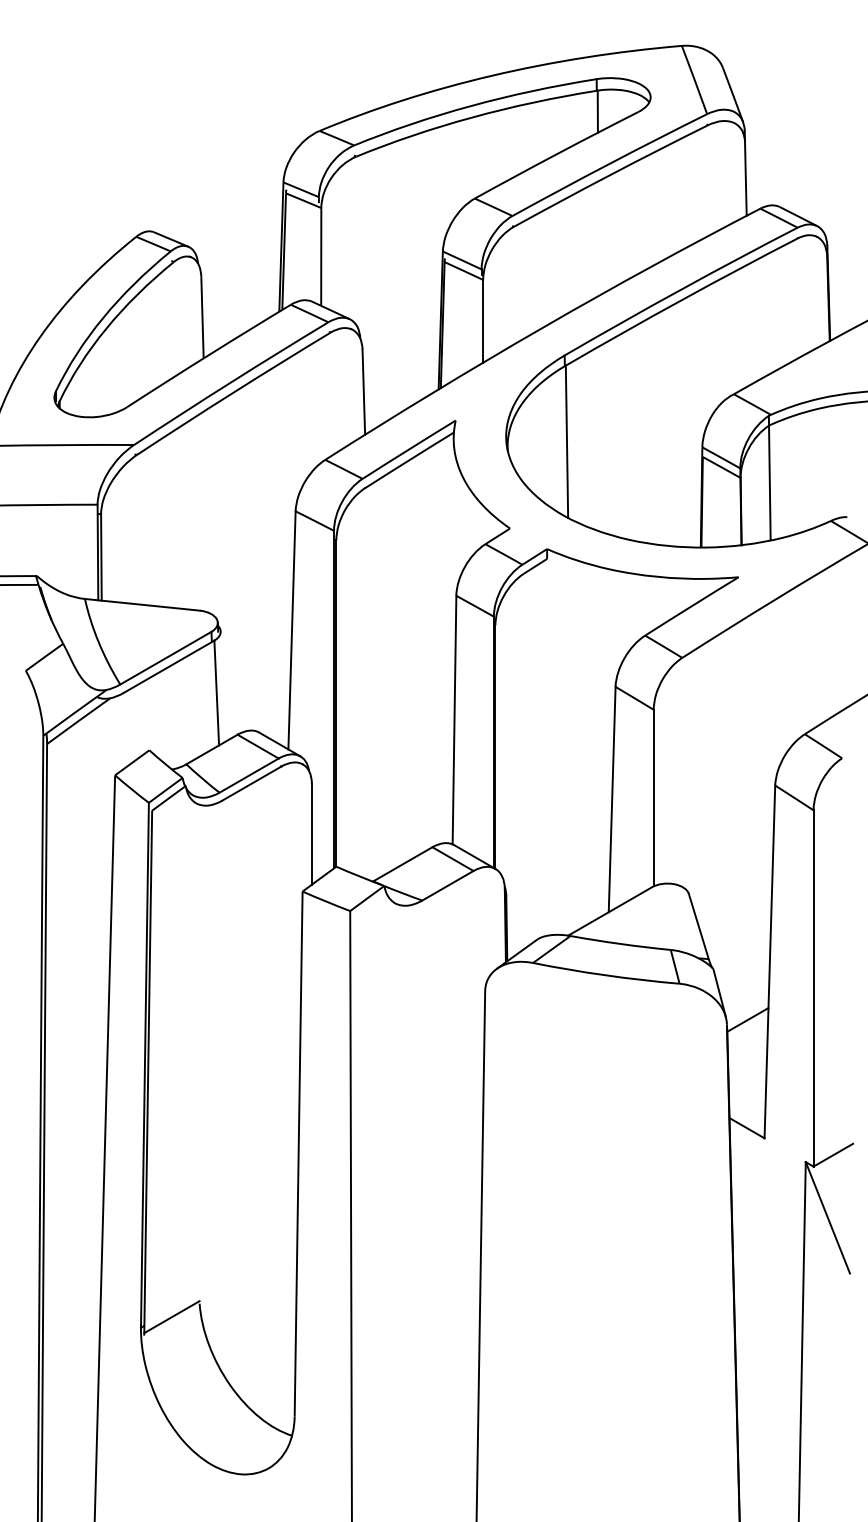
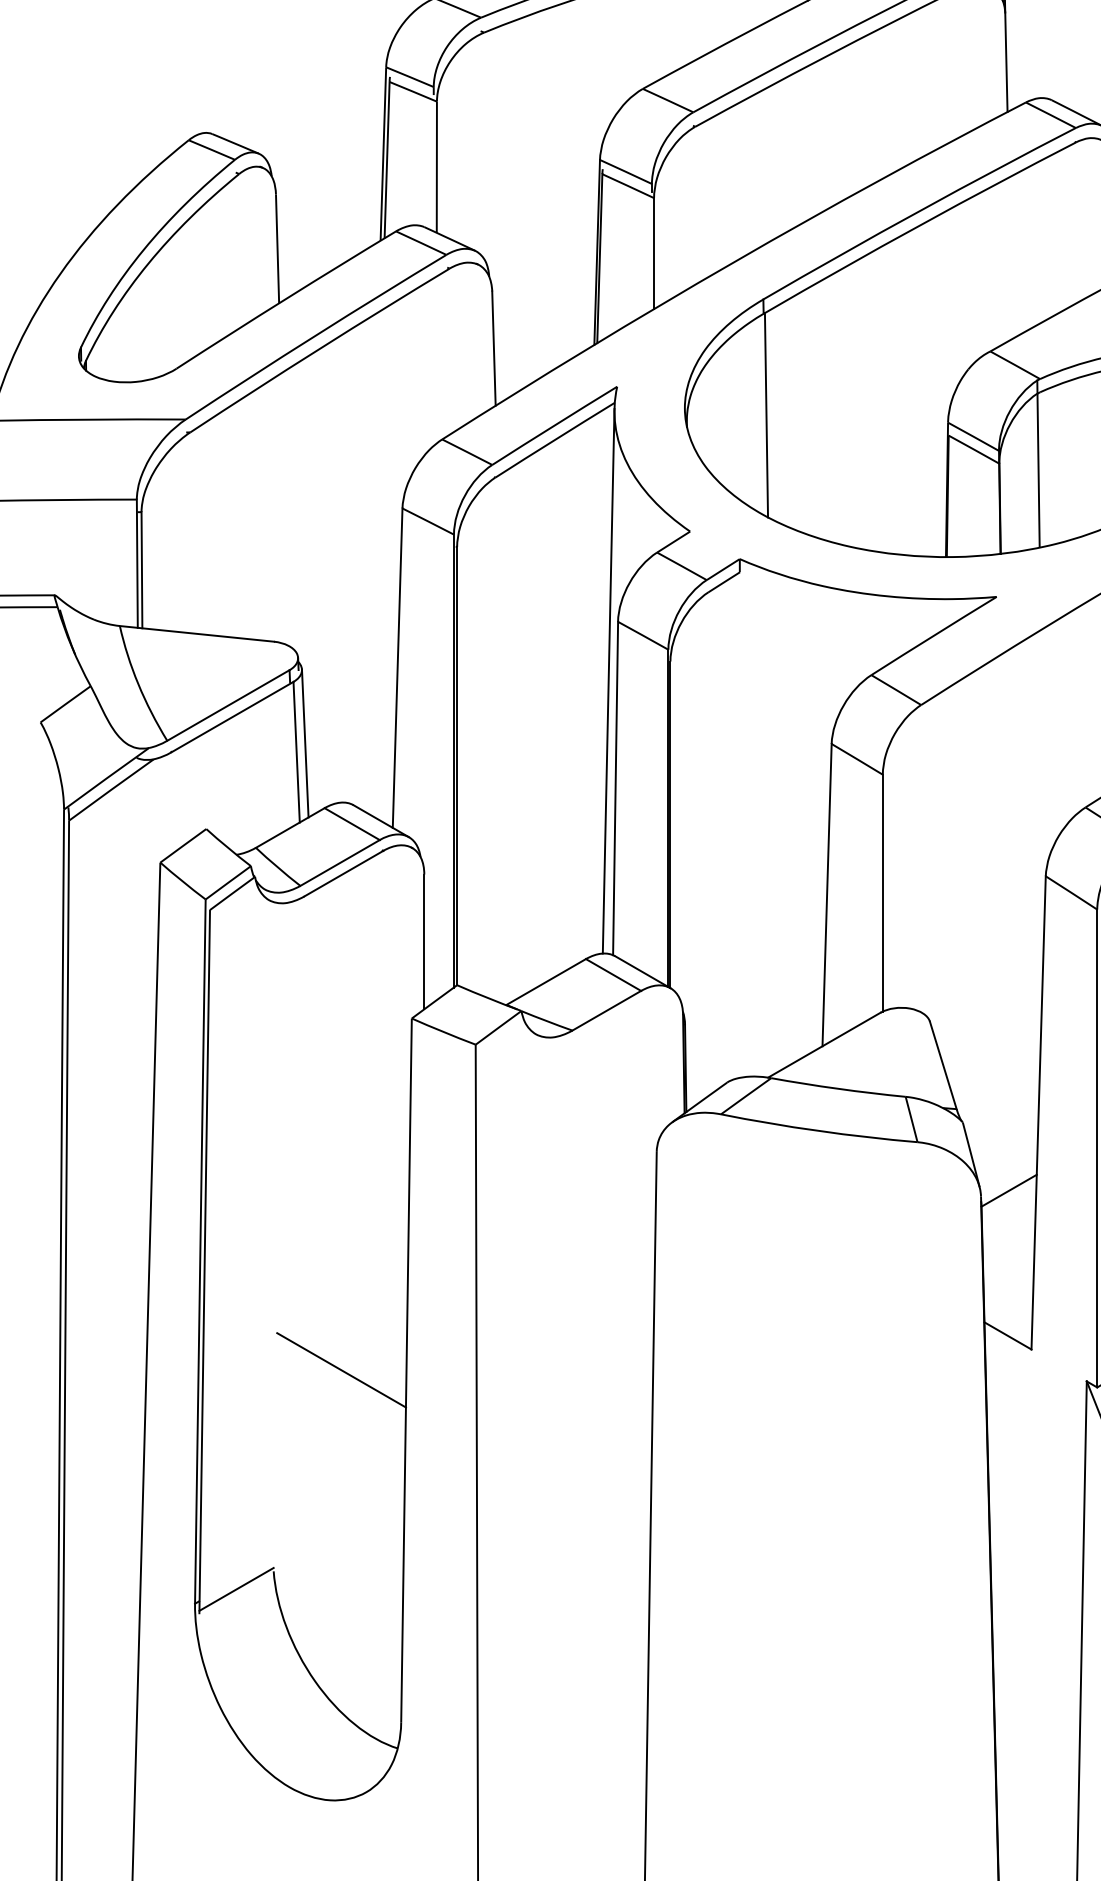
line: (448, 640) -> (607, 681), added
line: (222, 686) -> (304, 743), added
line: (250, 1153) -> (341, 1369), added

